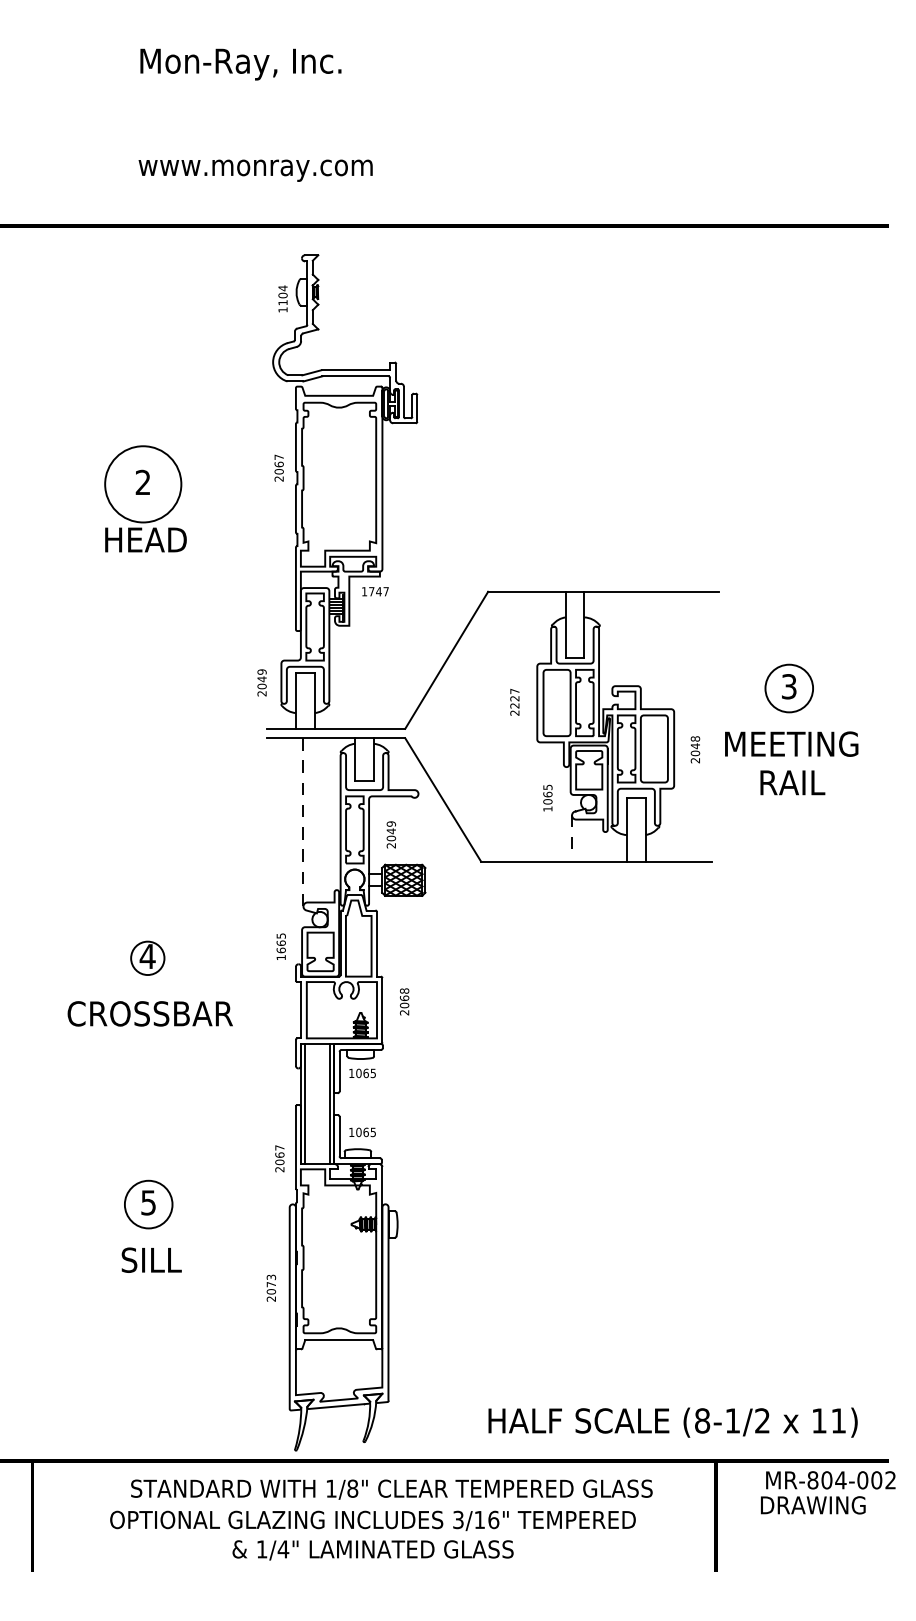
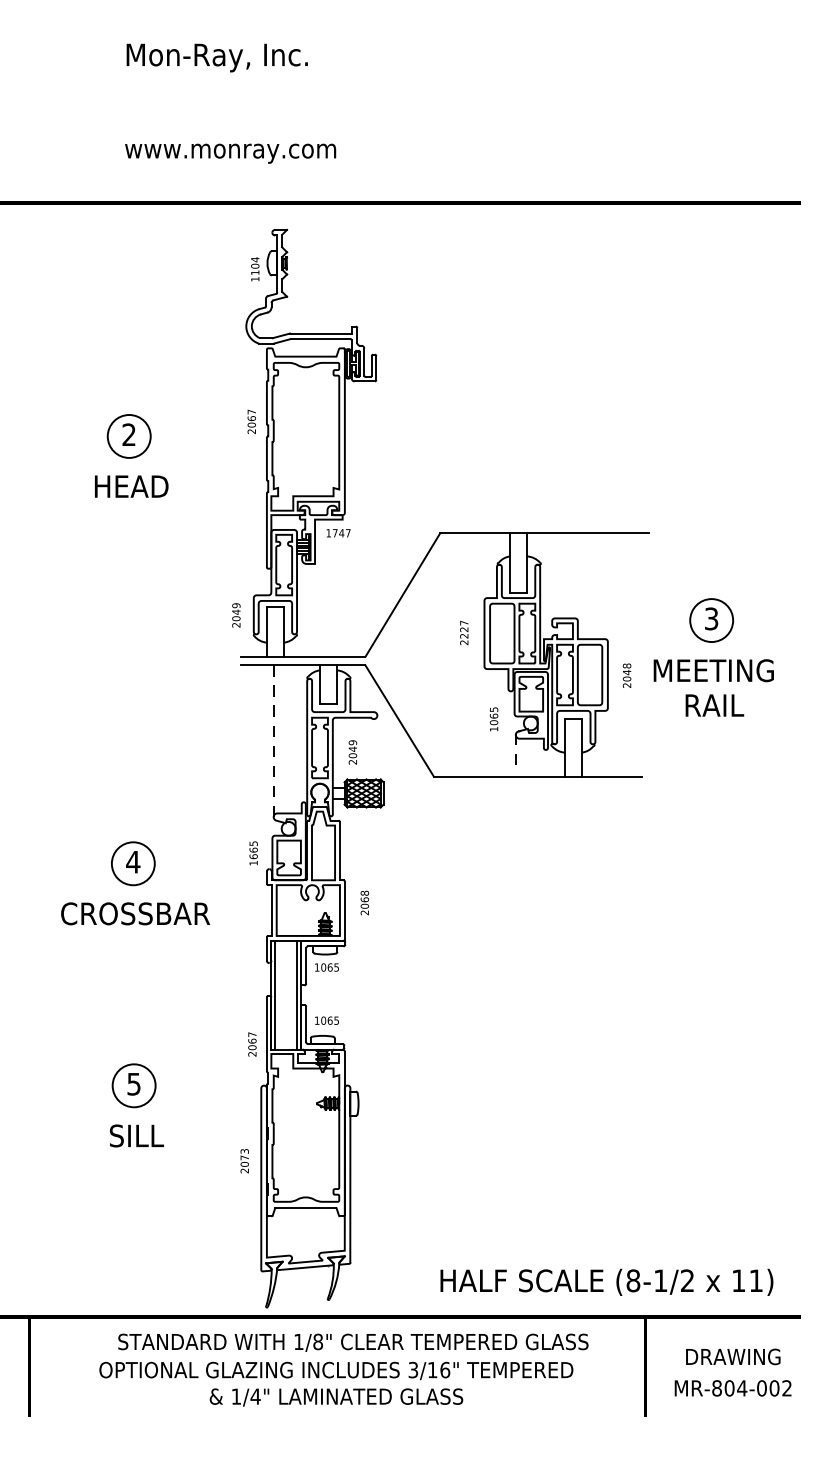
circle: (142, 484) -> (128, 436), size x0.62
circle: (146, 958) -> (132, 863), size x1.43
text: (830, 1480) -> (732, 1388), moved

